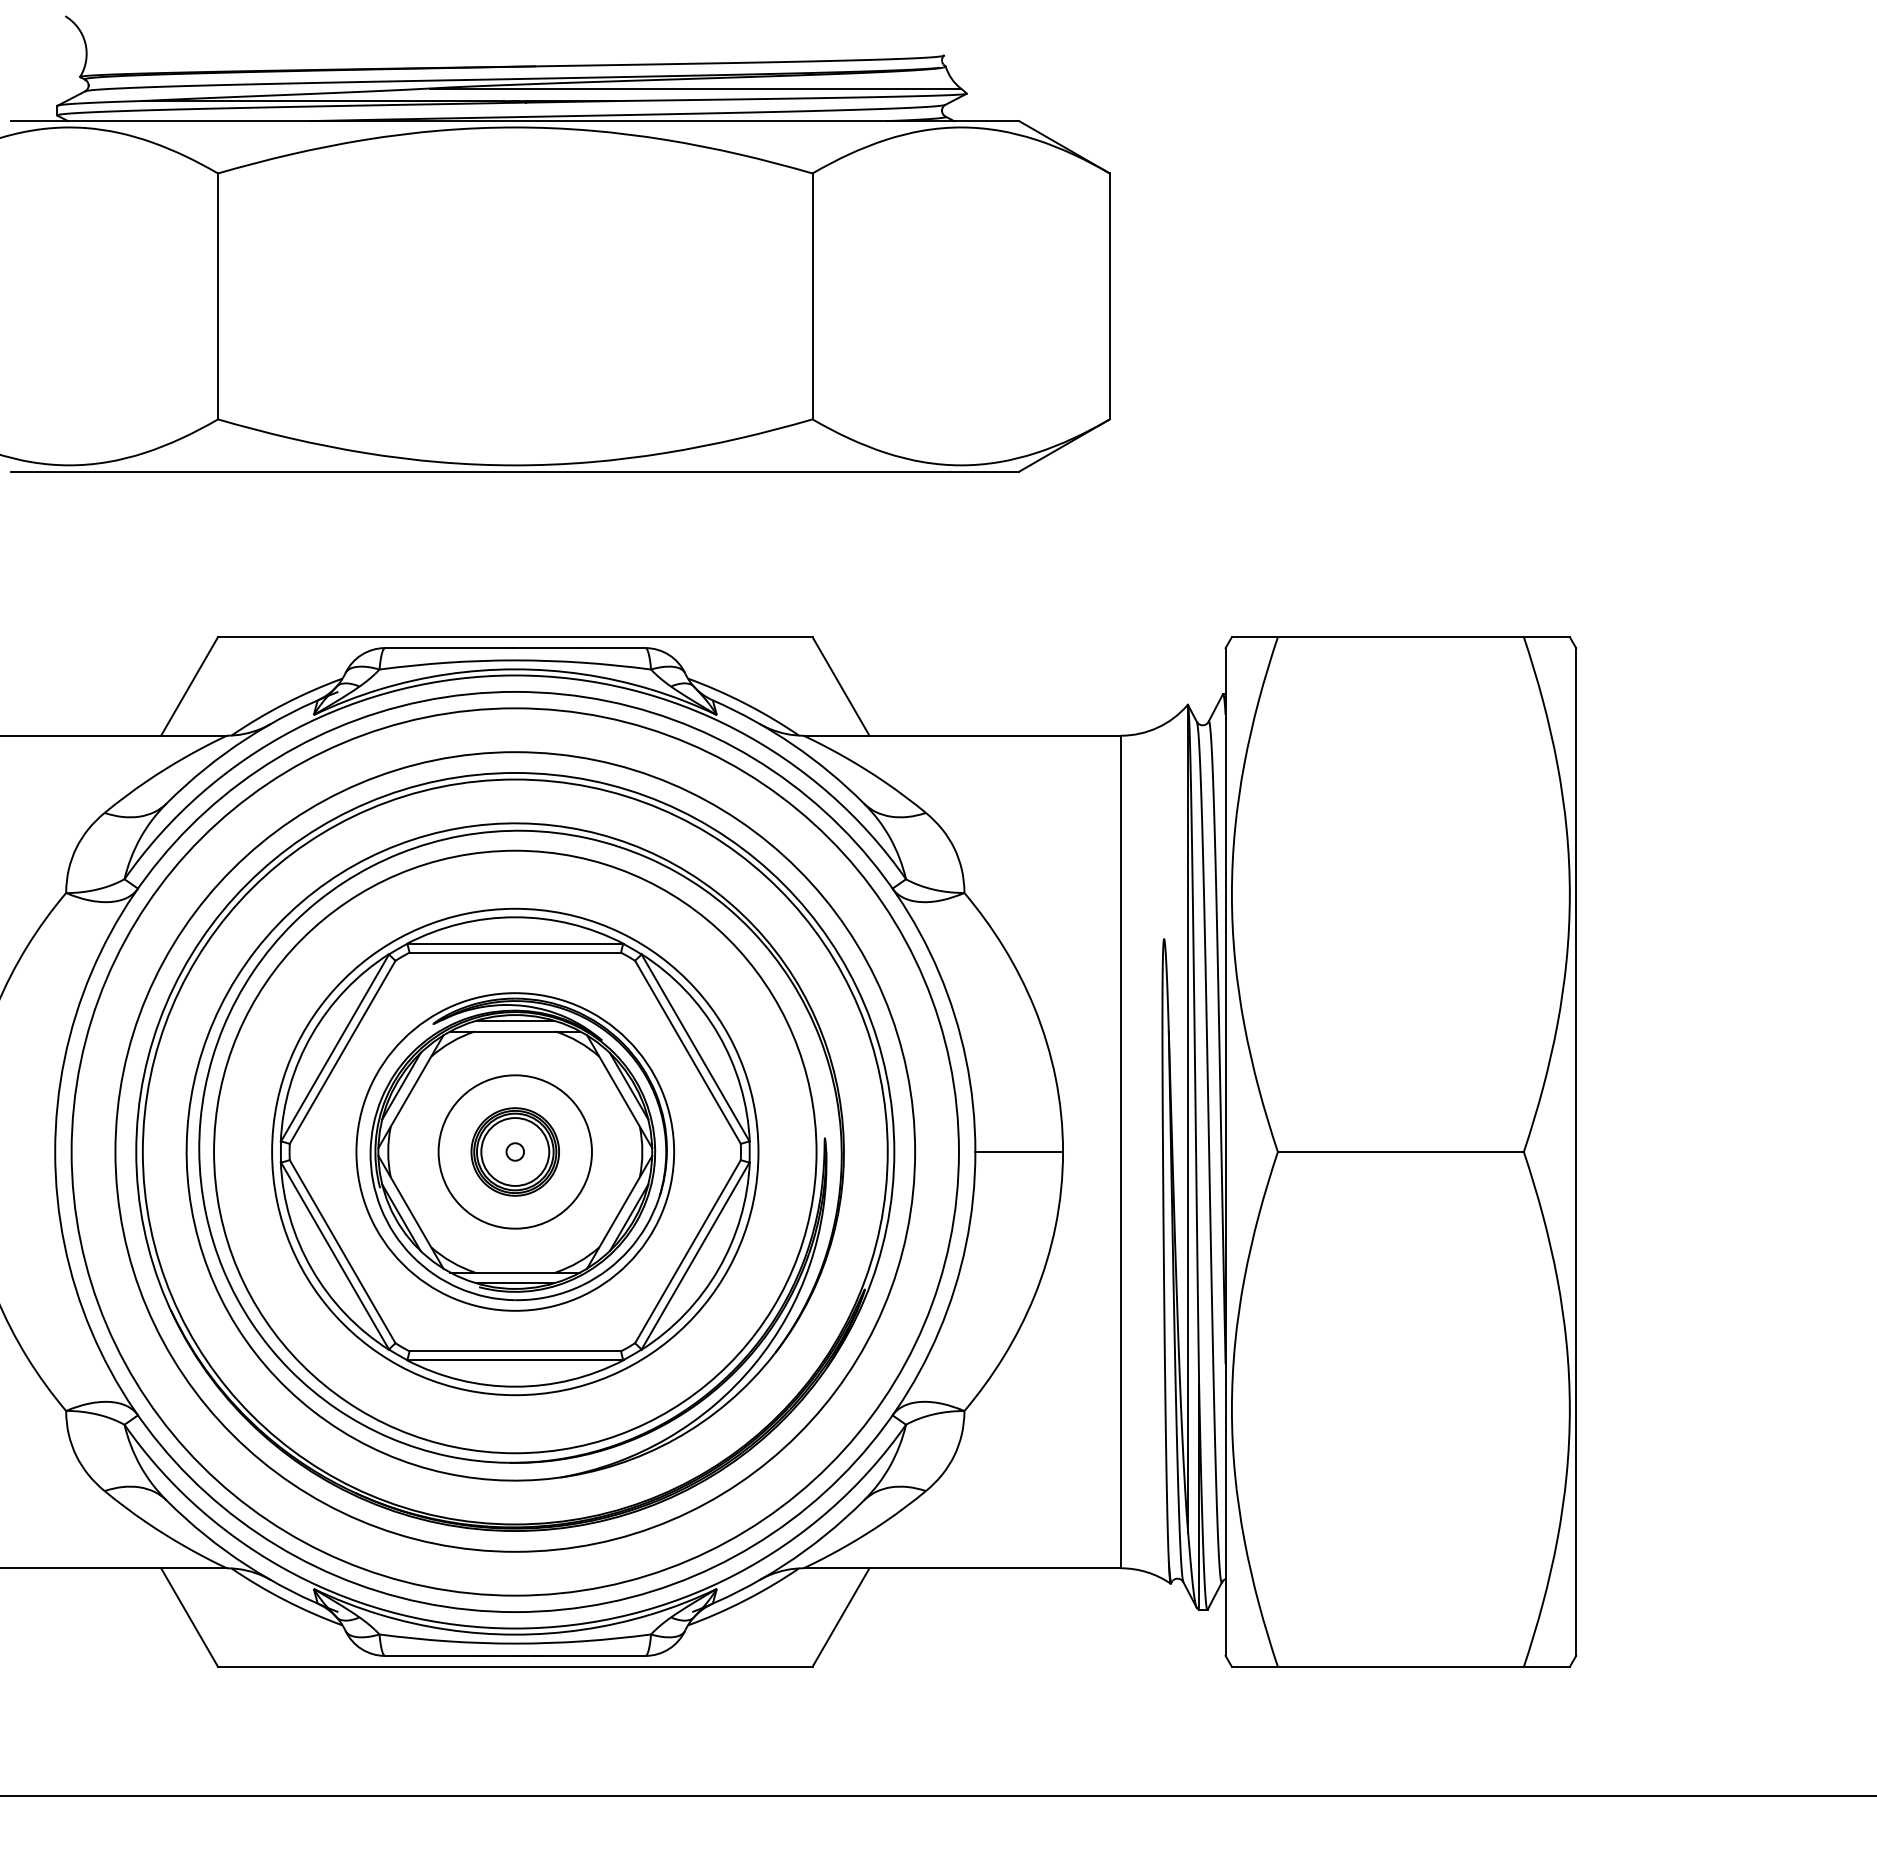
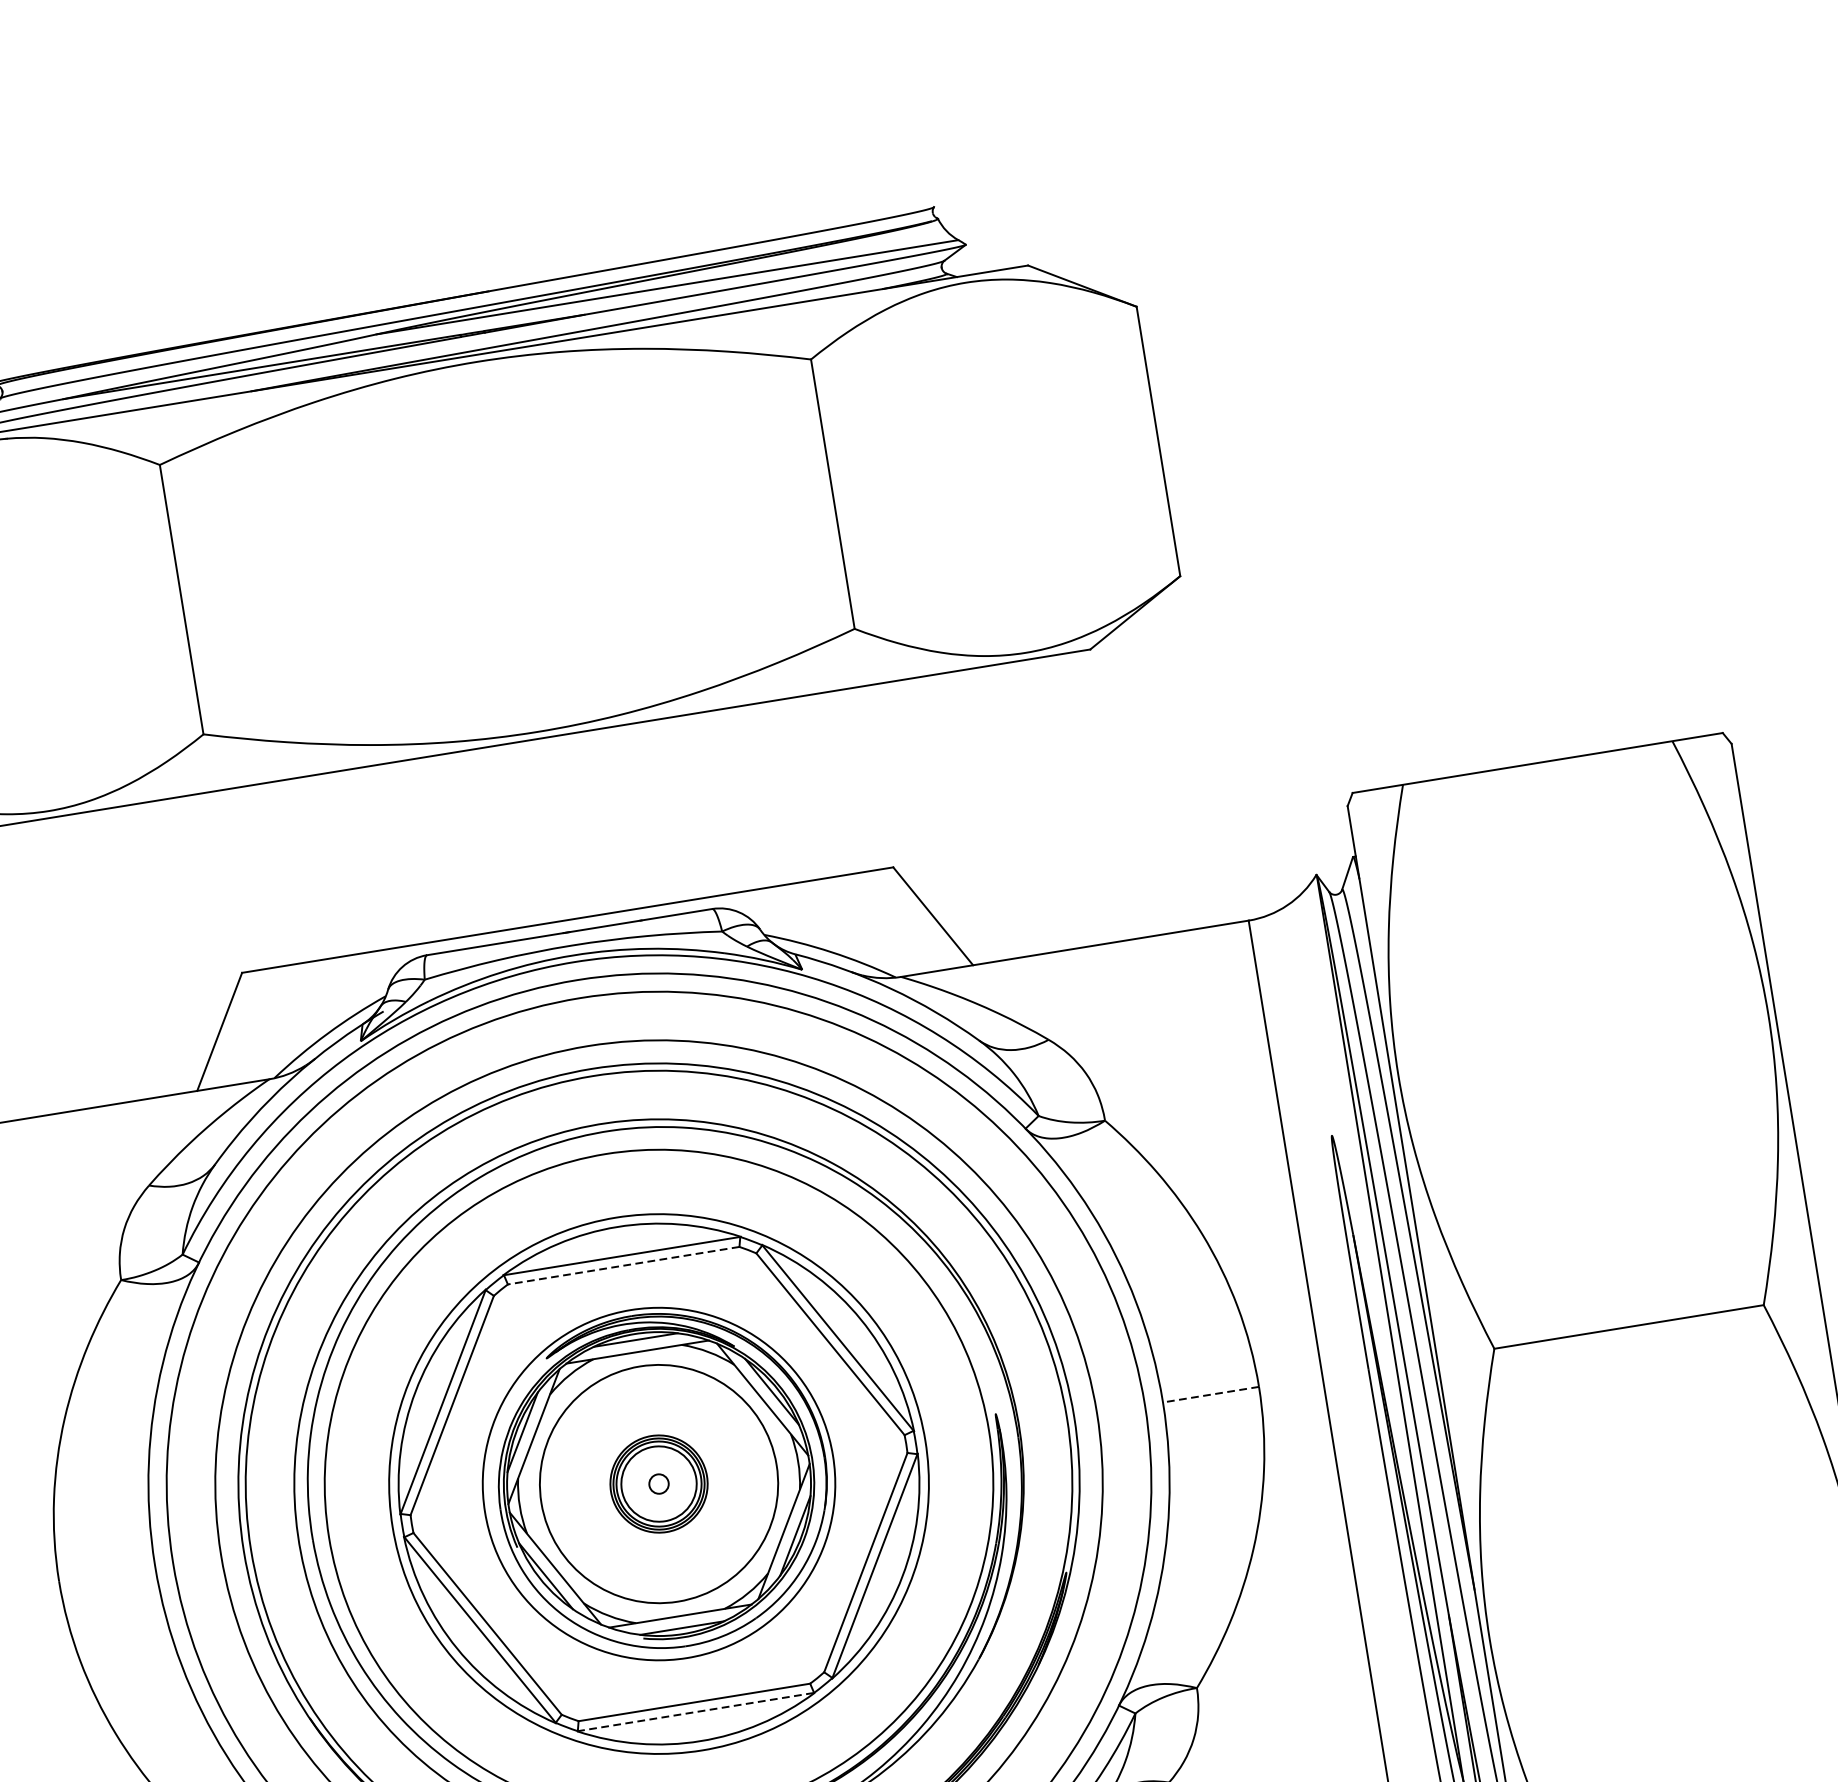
line: (515, 952) -> (623, 1265), solid -> dashed
circle: (514, 1151) -> (658, 1483), size x1.4
line: (1019, 1152) -> (1211, 1395), solid -> dashed
line: (515, 1360) -> (696, 1712), solid -> dashed

